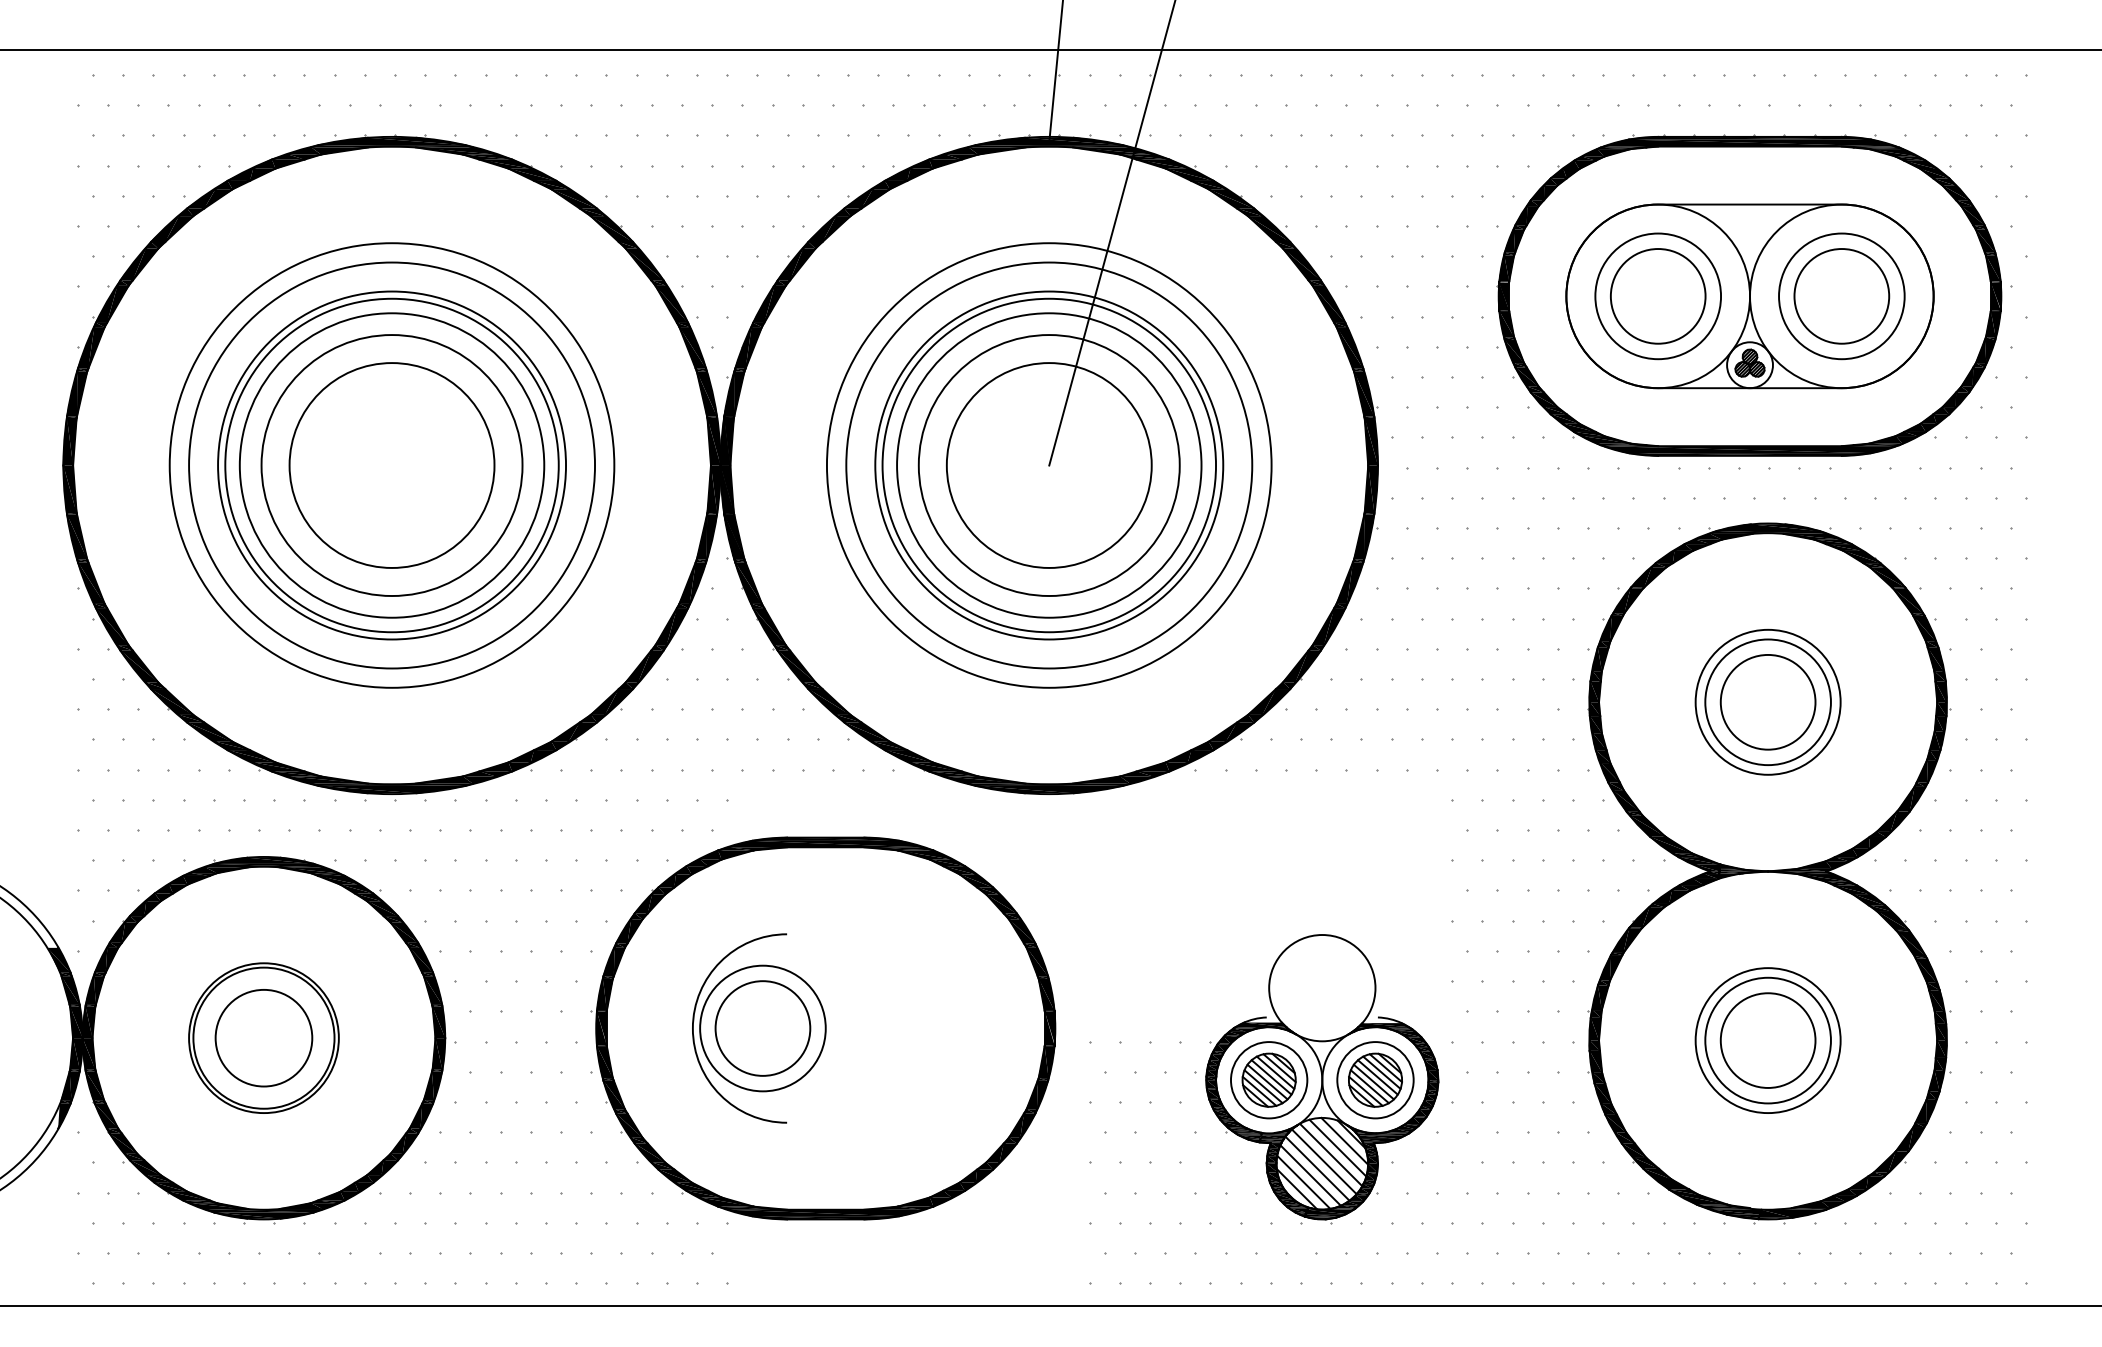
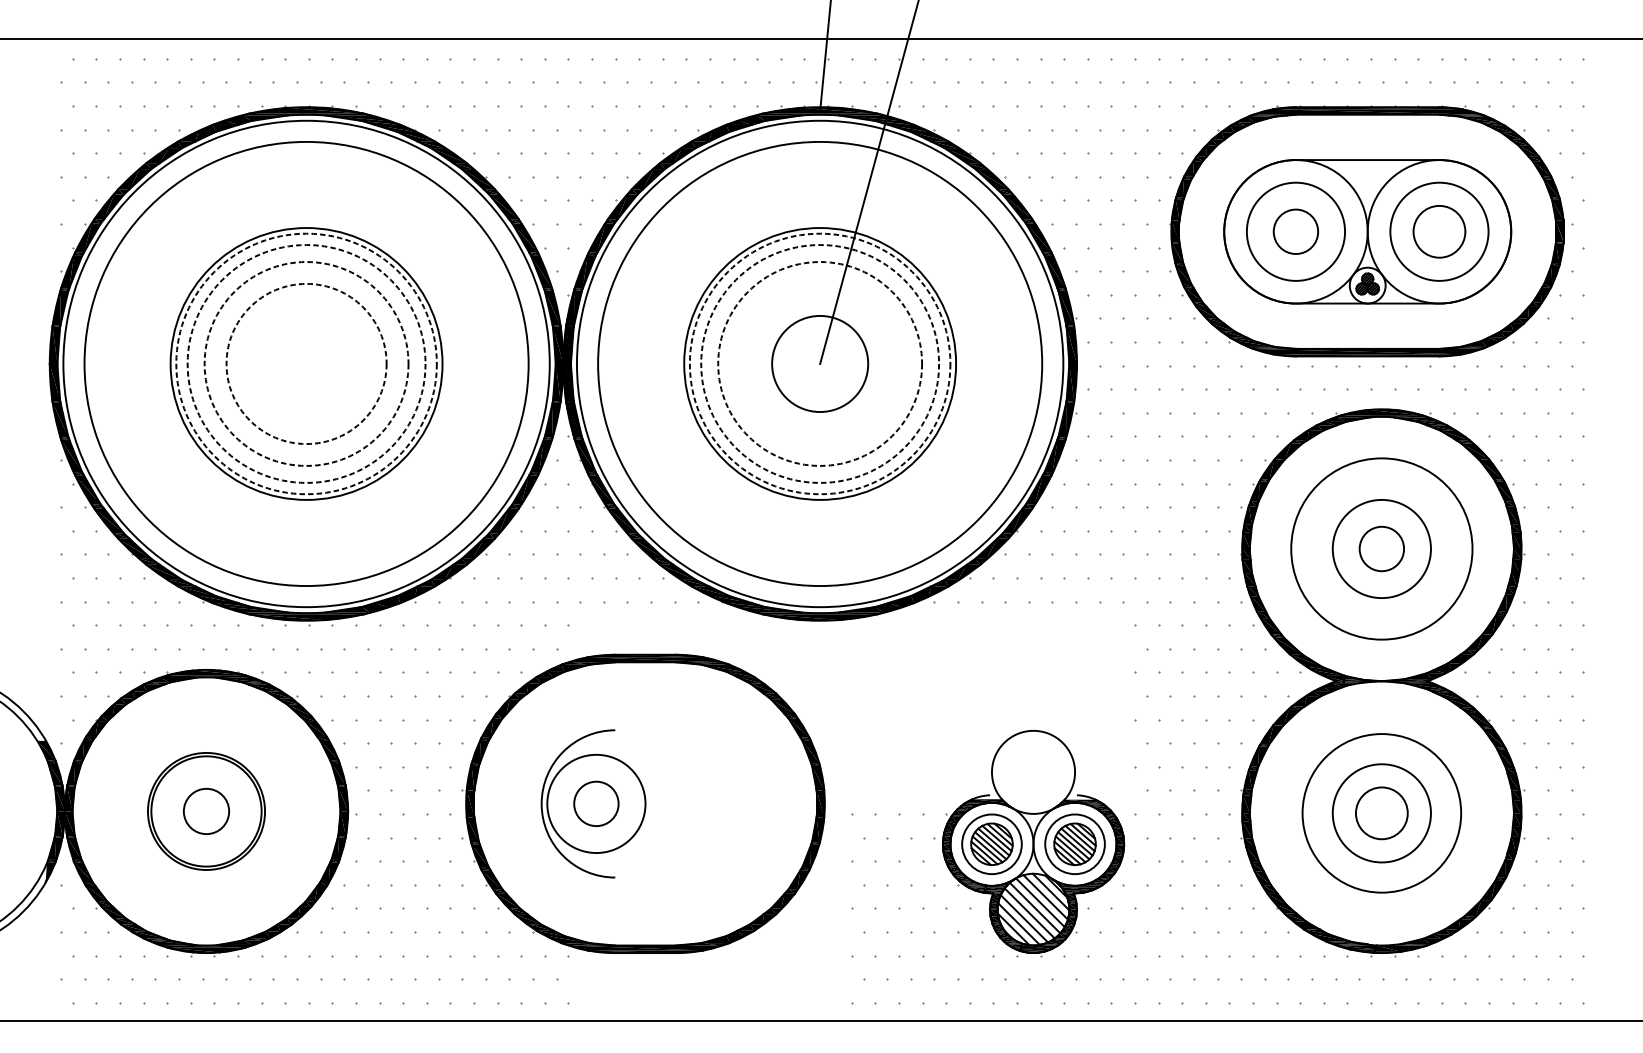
circle: (1657, 296) -> (1295, 231), size x0.6
circle: (1841, 296) -> (1439, 231), size x0.7
circle: (391, 465) -> (306, 363), size x1.4
circle: (391, 465) -> (306, 363), solid -> dashed
circle: (391, 465) -> (306, 363), solid -> dashed
circle: (391, 465) -> (306, 363), solid -> dashed
circle: (391, 465) -> (306, 363), solid -> dashed
circle: (392, 465) -> (306, 363), size x1.4
circle: (1048, 465) -> (819, 363), size x0.6
circle: (1048, 465) -> (819, 363), size x1.4
circle: (1048, 465) -> (819, 363), solid -> dashed
circle: (1049, 465) -> (820, 363), size x1.4
circle: (1049, 465) -> (820, 363), solid -> dashed
circle: (1049, 465) -> (820, 363), solid -> dashed
circle: (1767, 701) -> (1381, 548), size x0.6
circle: (1767, 701) -> (1381, 548), size x1.6
circle: (762, 1028) -> (596, 803), size x0.6
circle: (263, 1037) -> (206, 810), size x0.6
circle: (1767, 1040) -> (1381, 813), size x0.7
circle: (1767, 1040) -> (1381, 813), size x1.4

